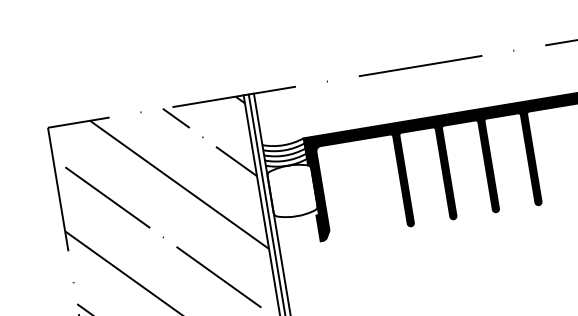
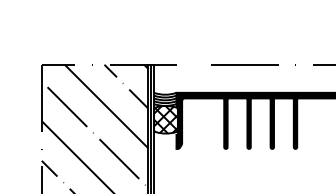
hatch: (291, 190) -> (165, 119), added

